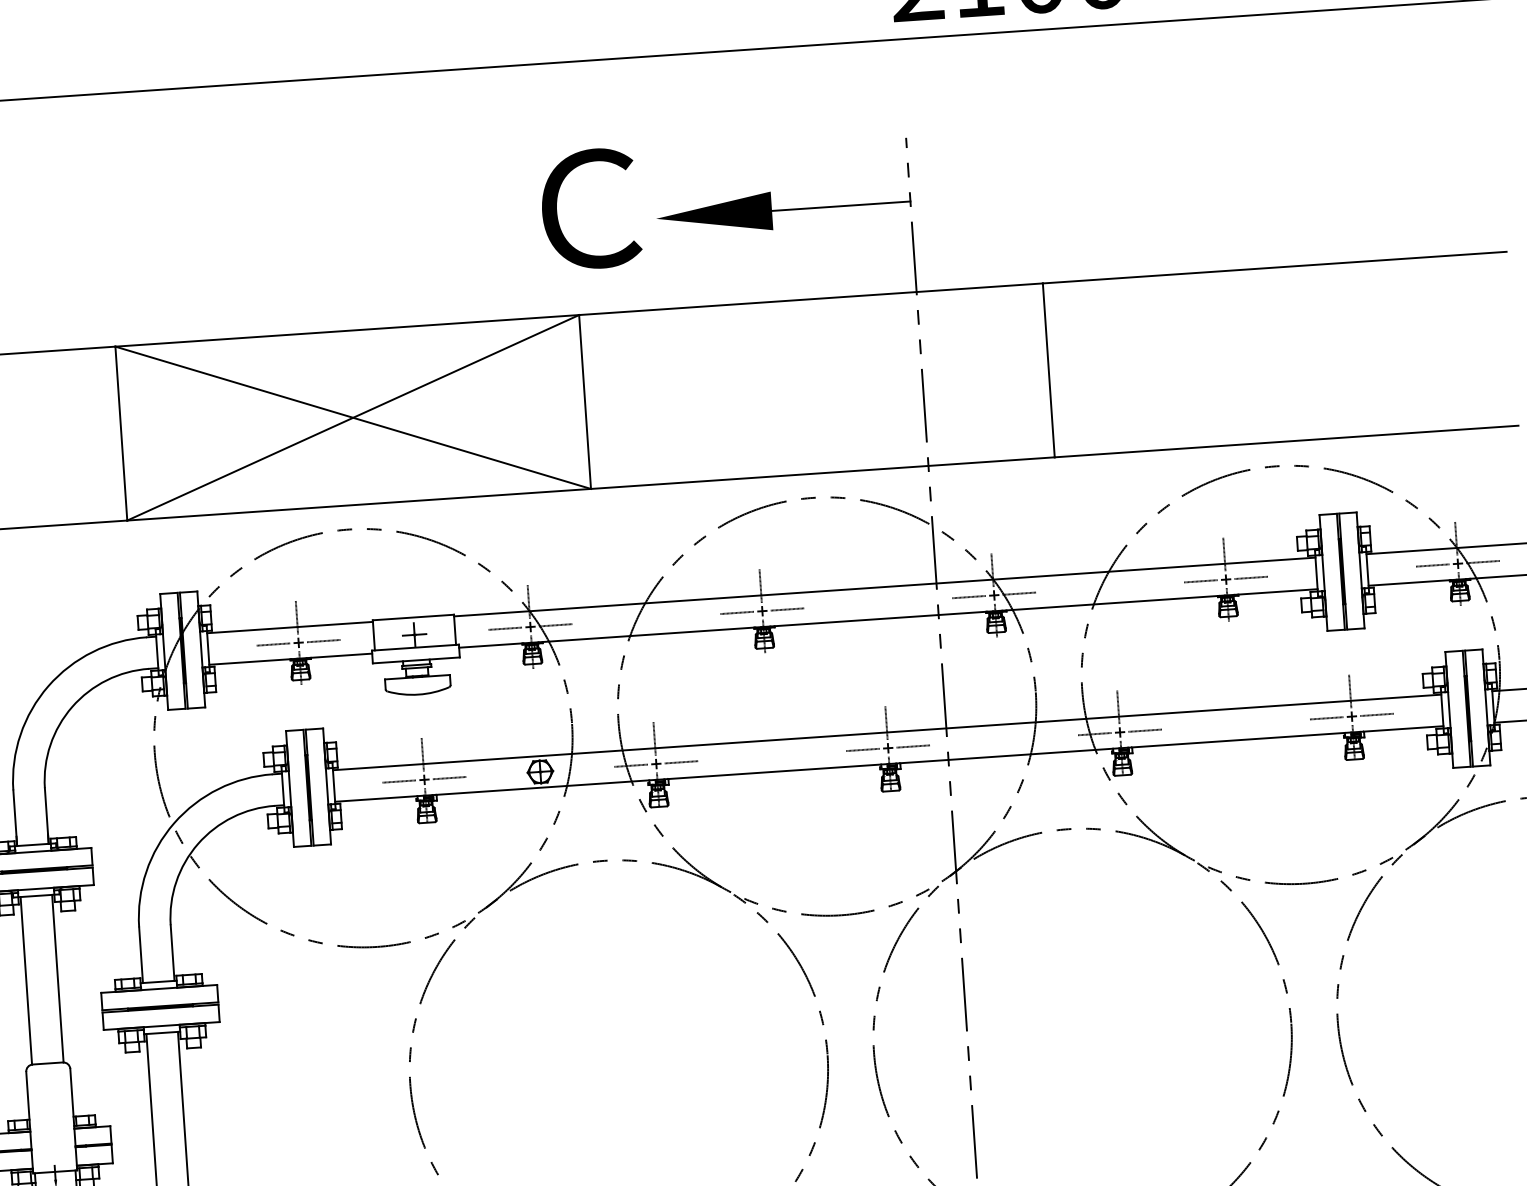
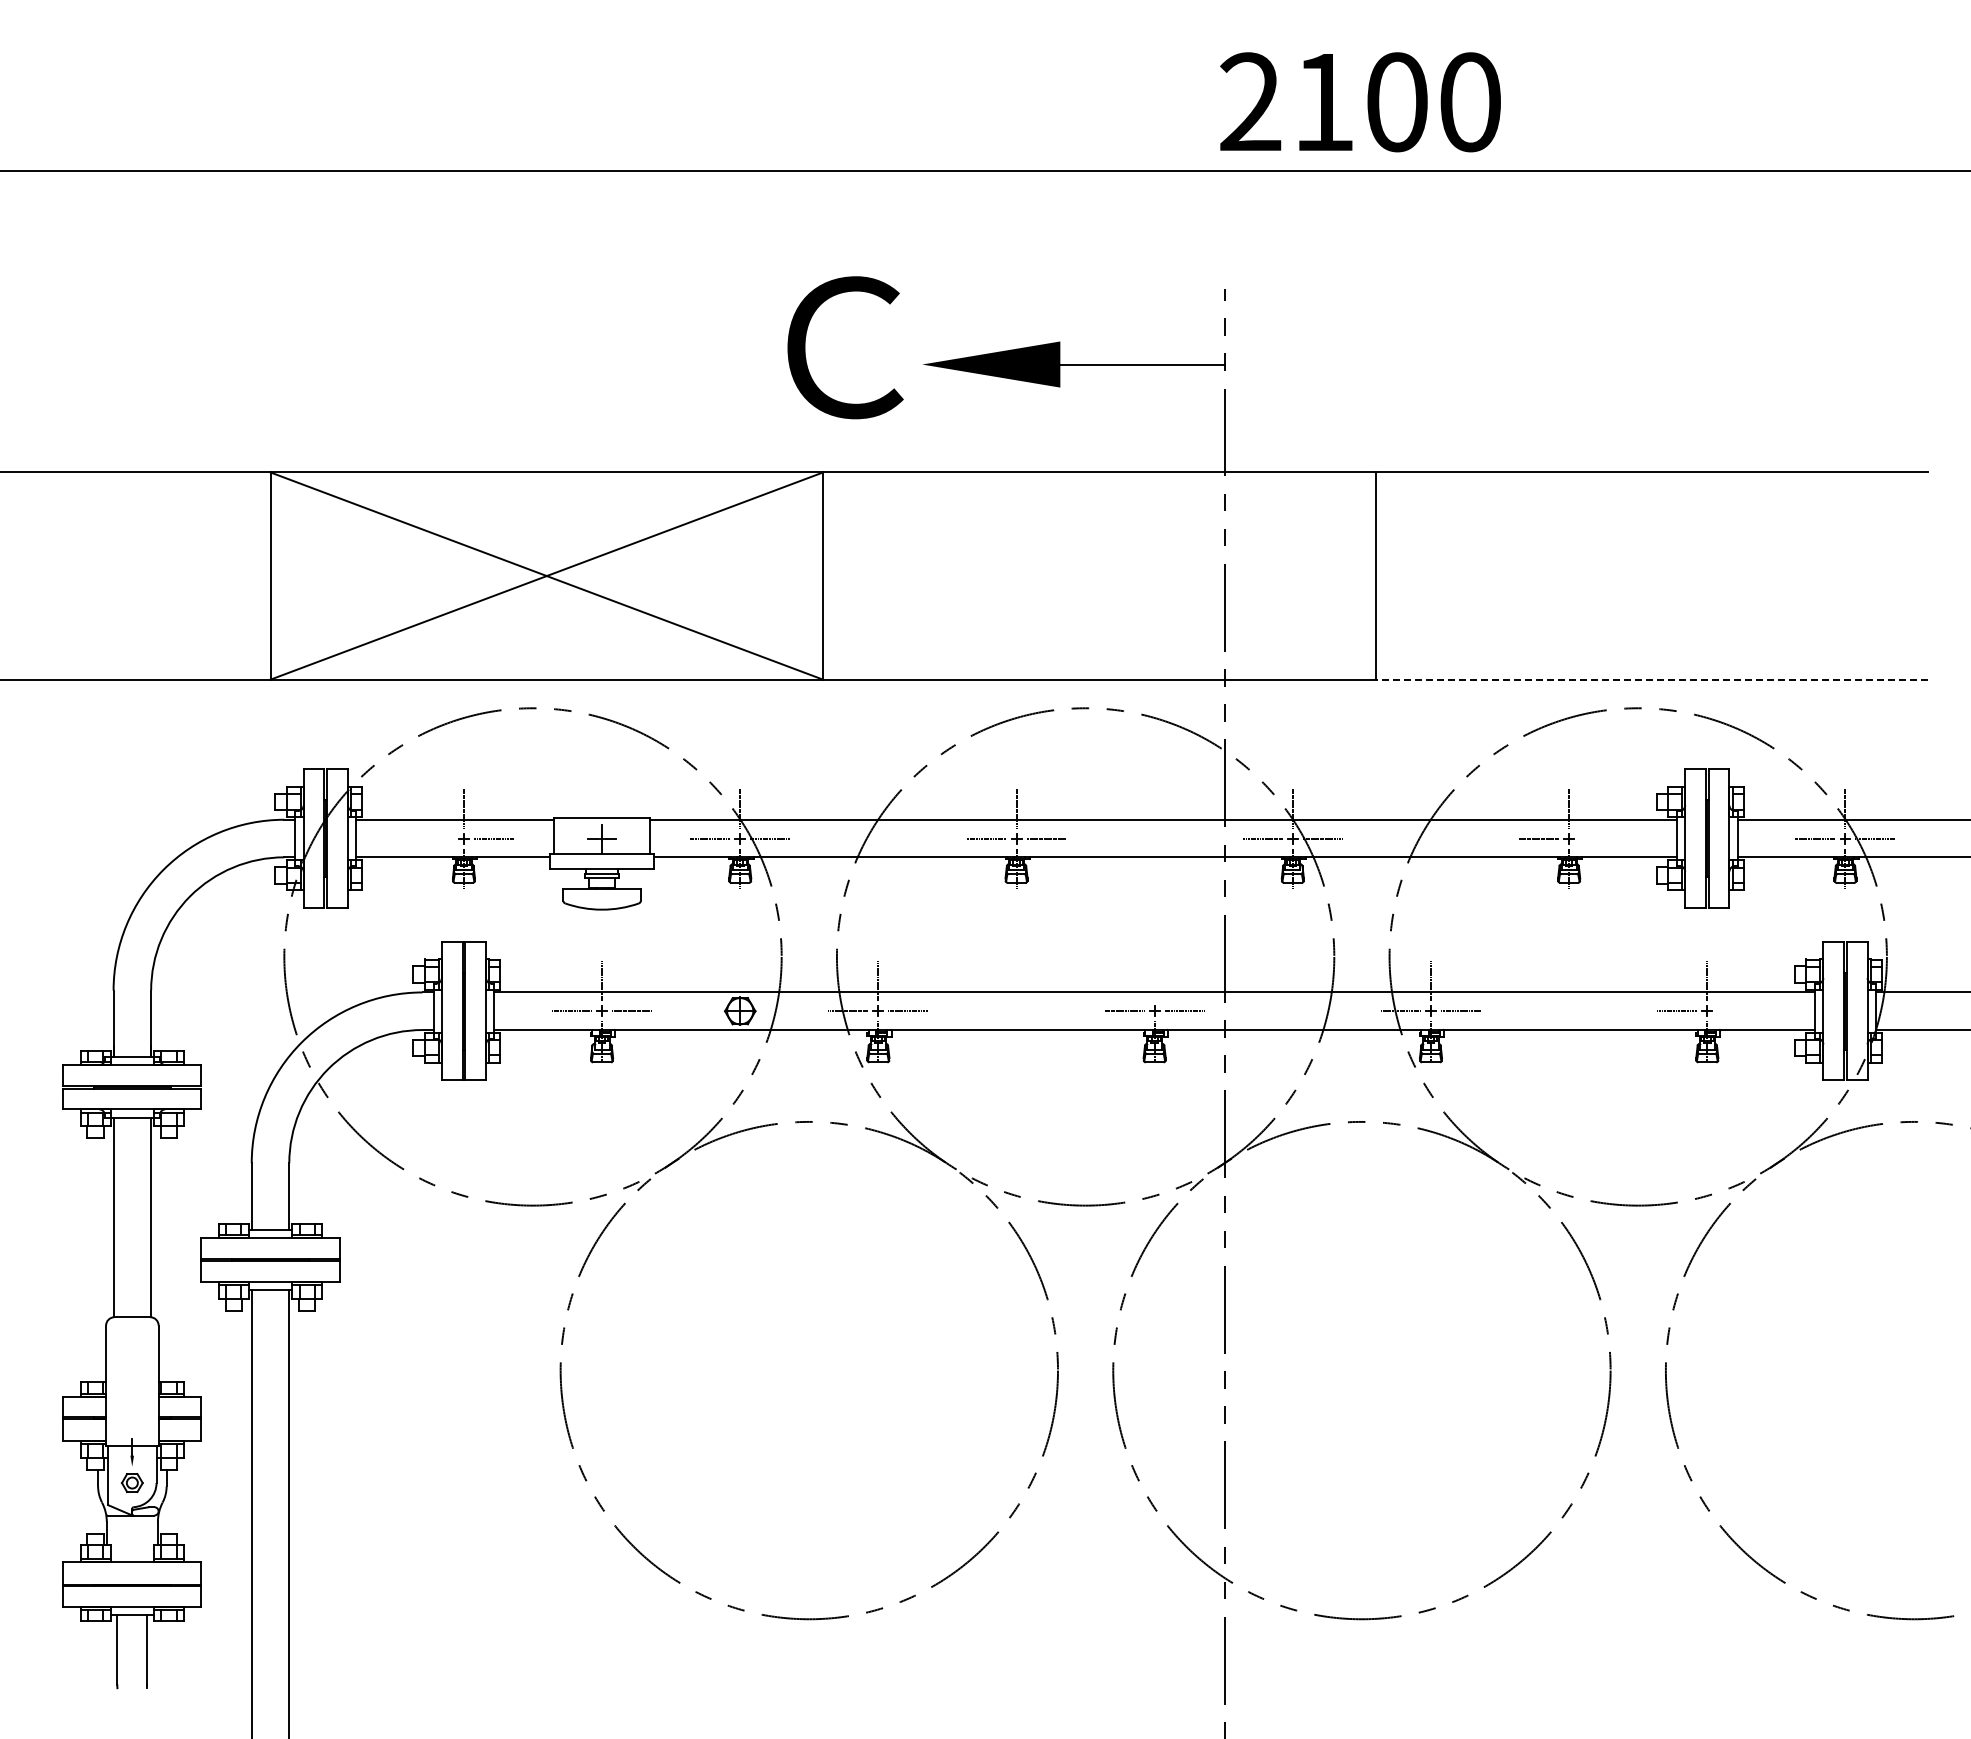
line: (1286, 441) -> (1651, 679), solid -> dashed
line: (1251, 577) -> (1599, 838), removed
line: (273, 644) -> (433, 838), removed
line: (1377, 715) -> (1737, 1011), removed
line: (886, 723) -> (1154, 981), removed

